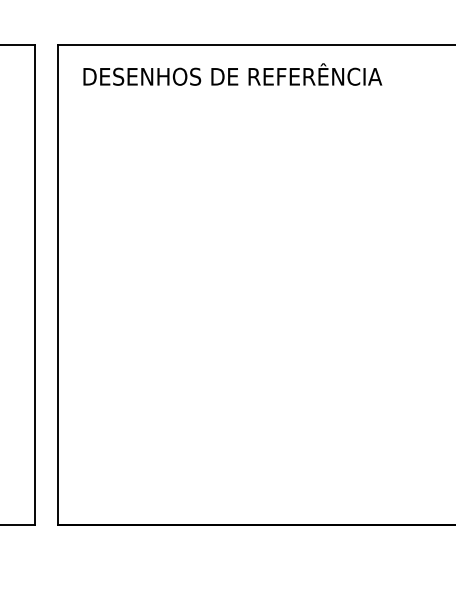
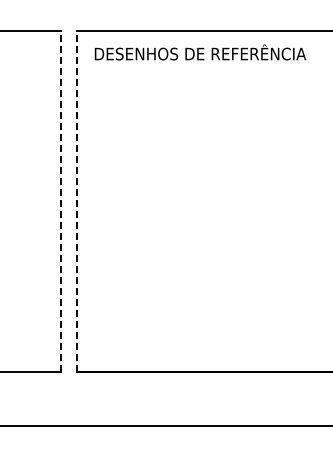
line: (34, 285) -> (60, 201), solid -> dashed
line: (57, 285) -> (76, 201), solid -> dashed

